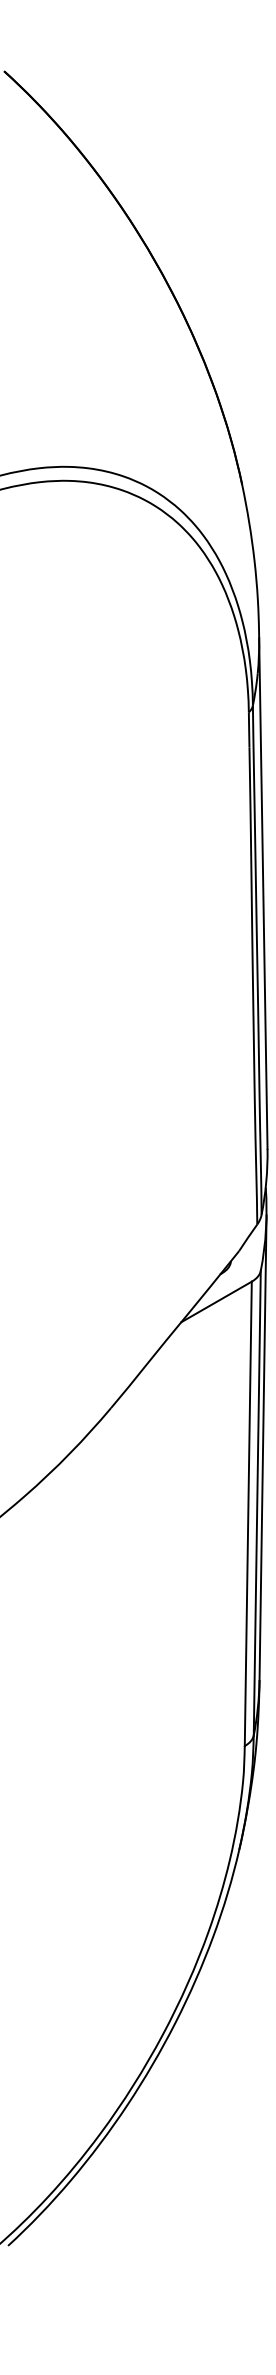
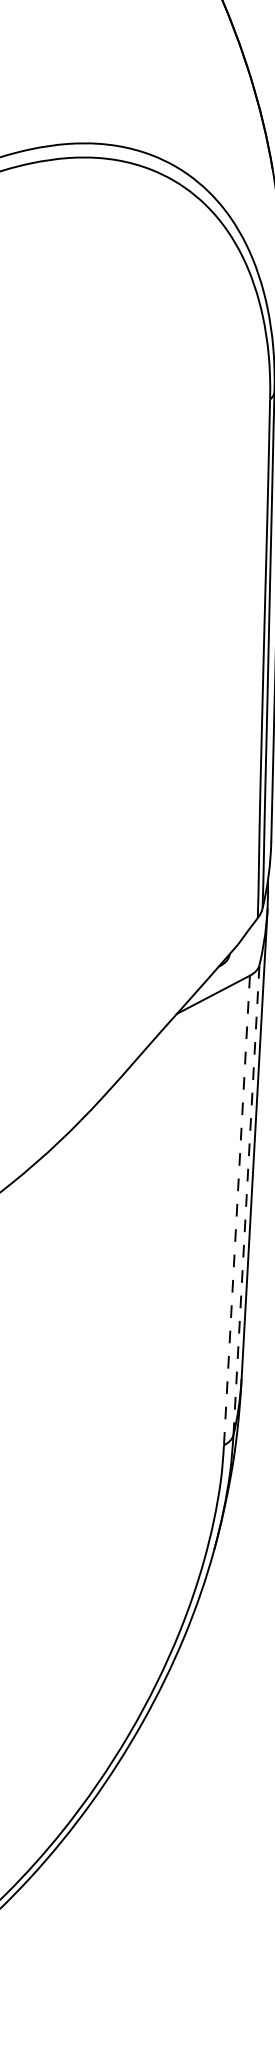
line: (257, 1502) -> (246, 1199), solid -> dashed
line: (248, 1514) -> (237, 1211), solid -> dashed

